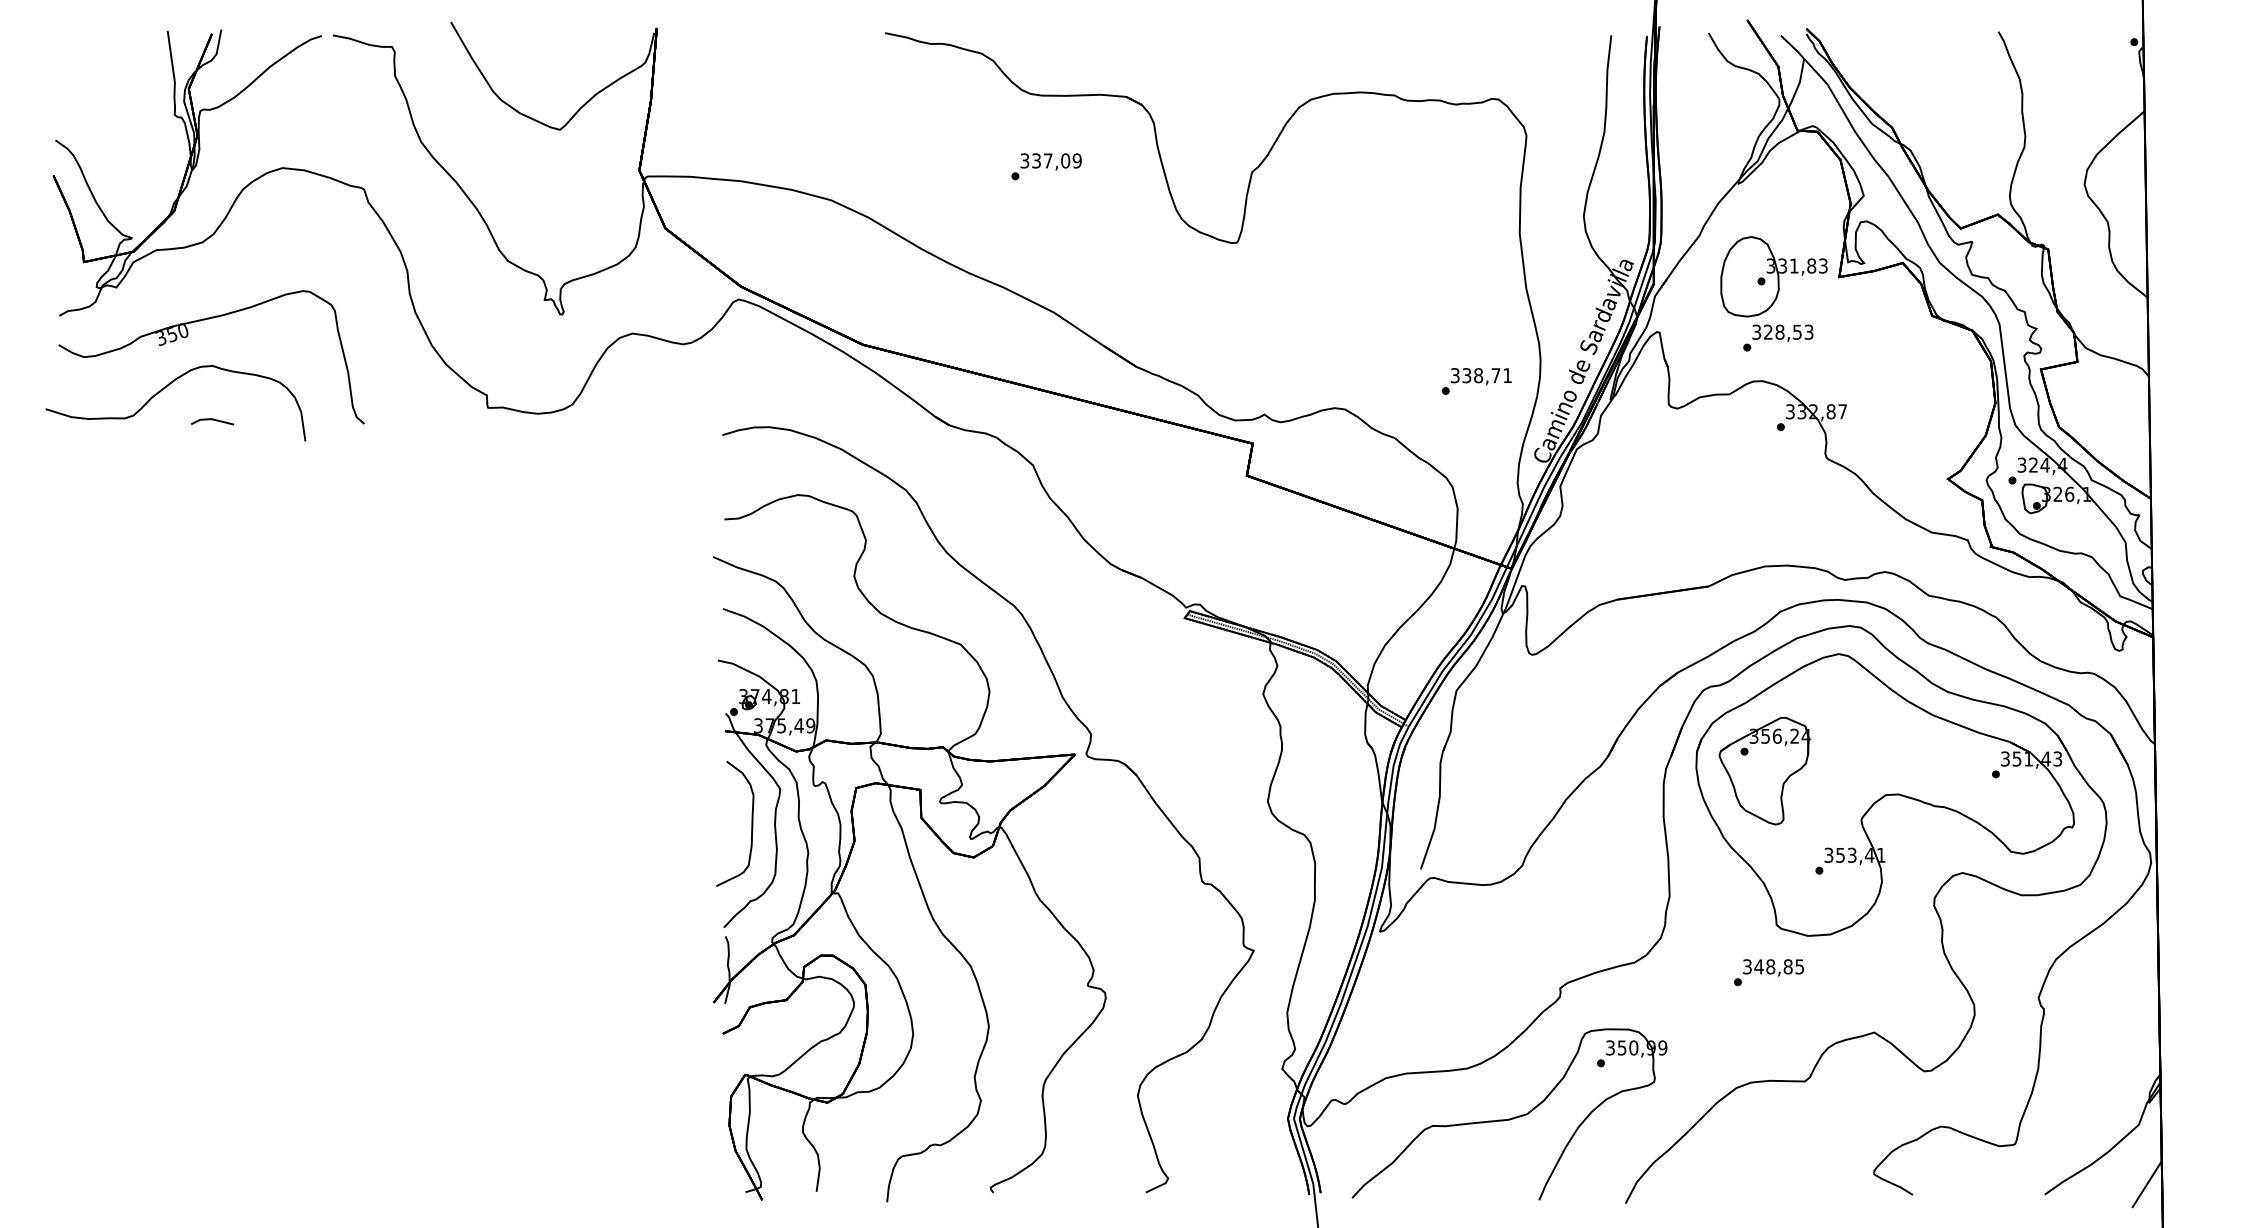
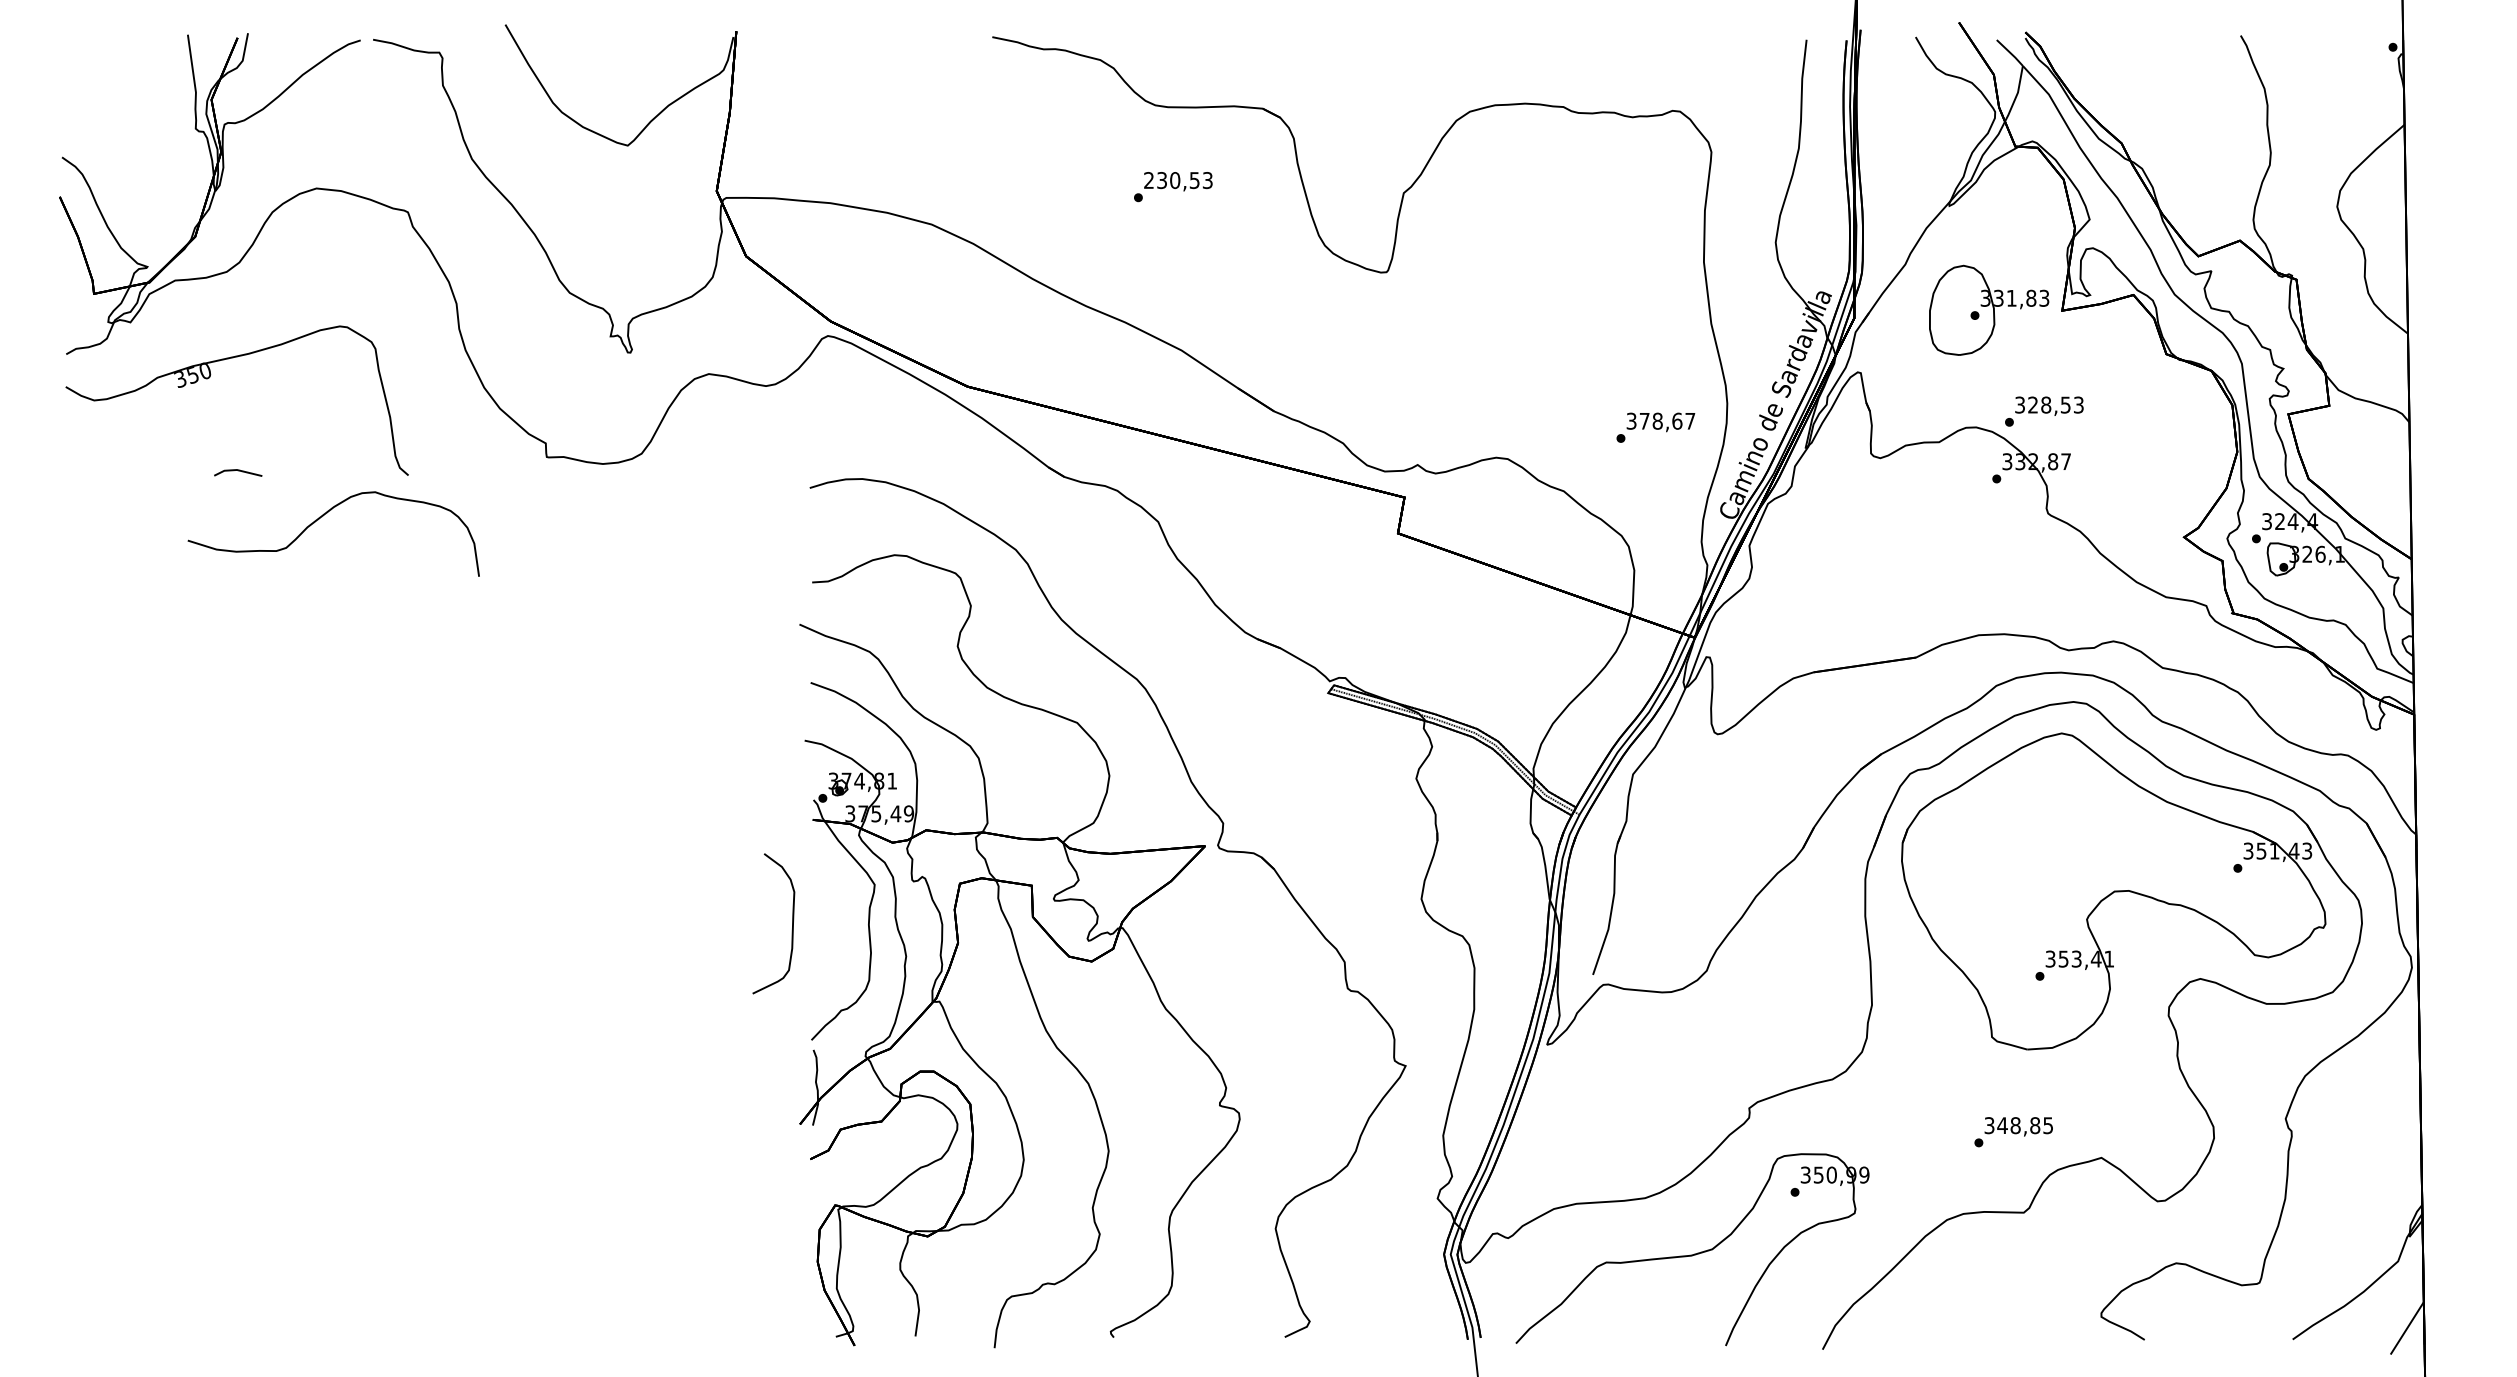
text: (1050, 160) -> (1177, 179), 337,09 -> 230,53
text: (1778, 337) -> (2044, 410), moved
text: (1486, 375) -> (1666, 421), 338,71 -> 378,67
part: (164, 389) -> (321, 518), moved
part: (1764, 770) -> (1978, 863), removed
curve: (751, 823) -> (792, 923), moved
text: (1768, 972) -> (2013, 1131), moved

